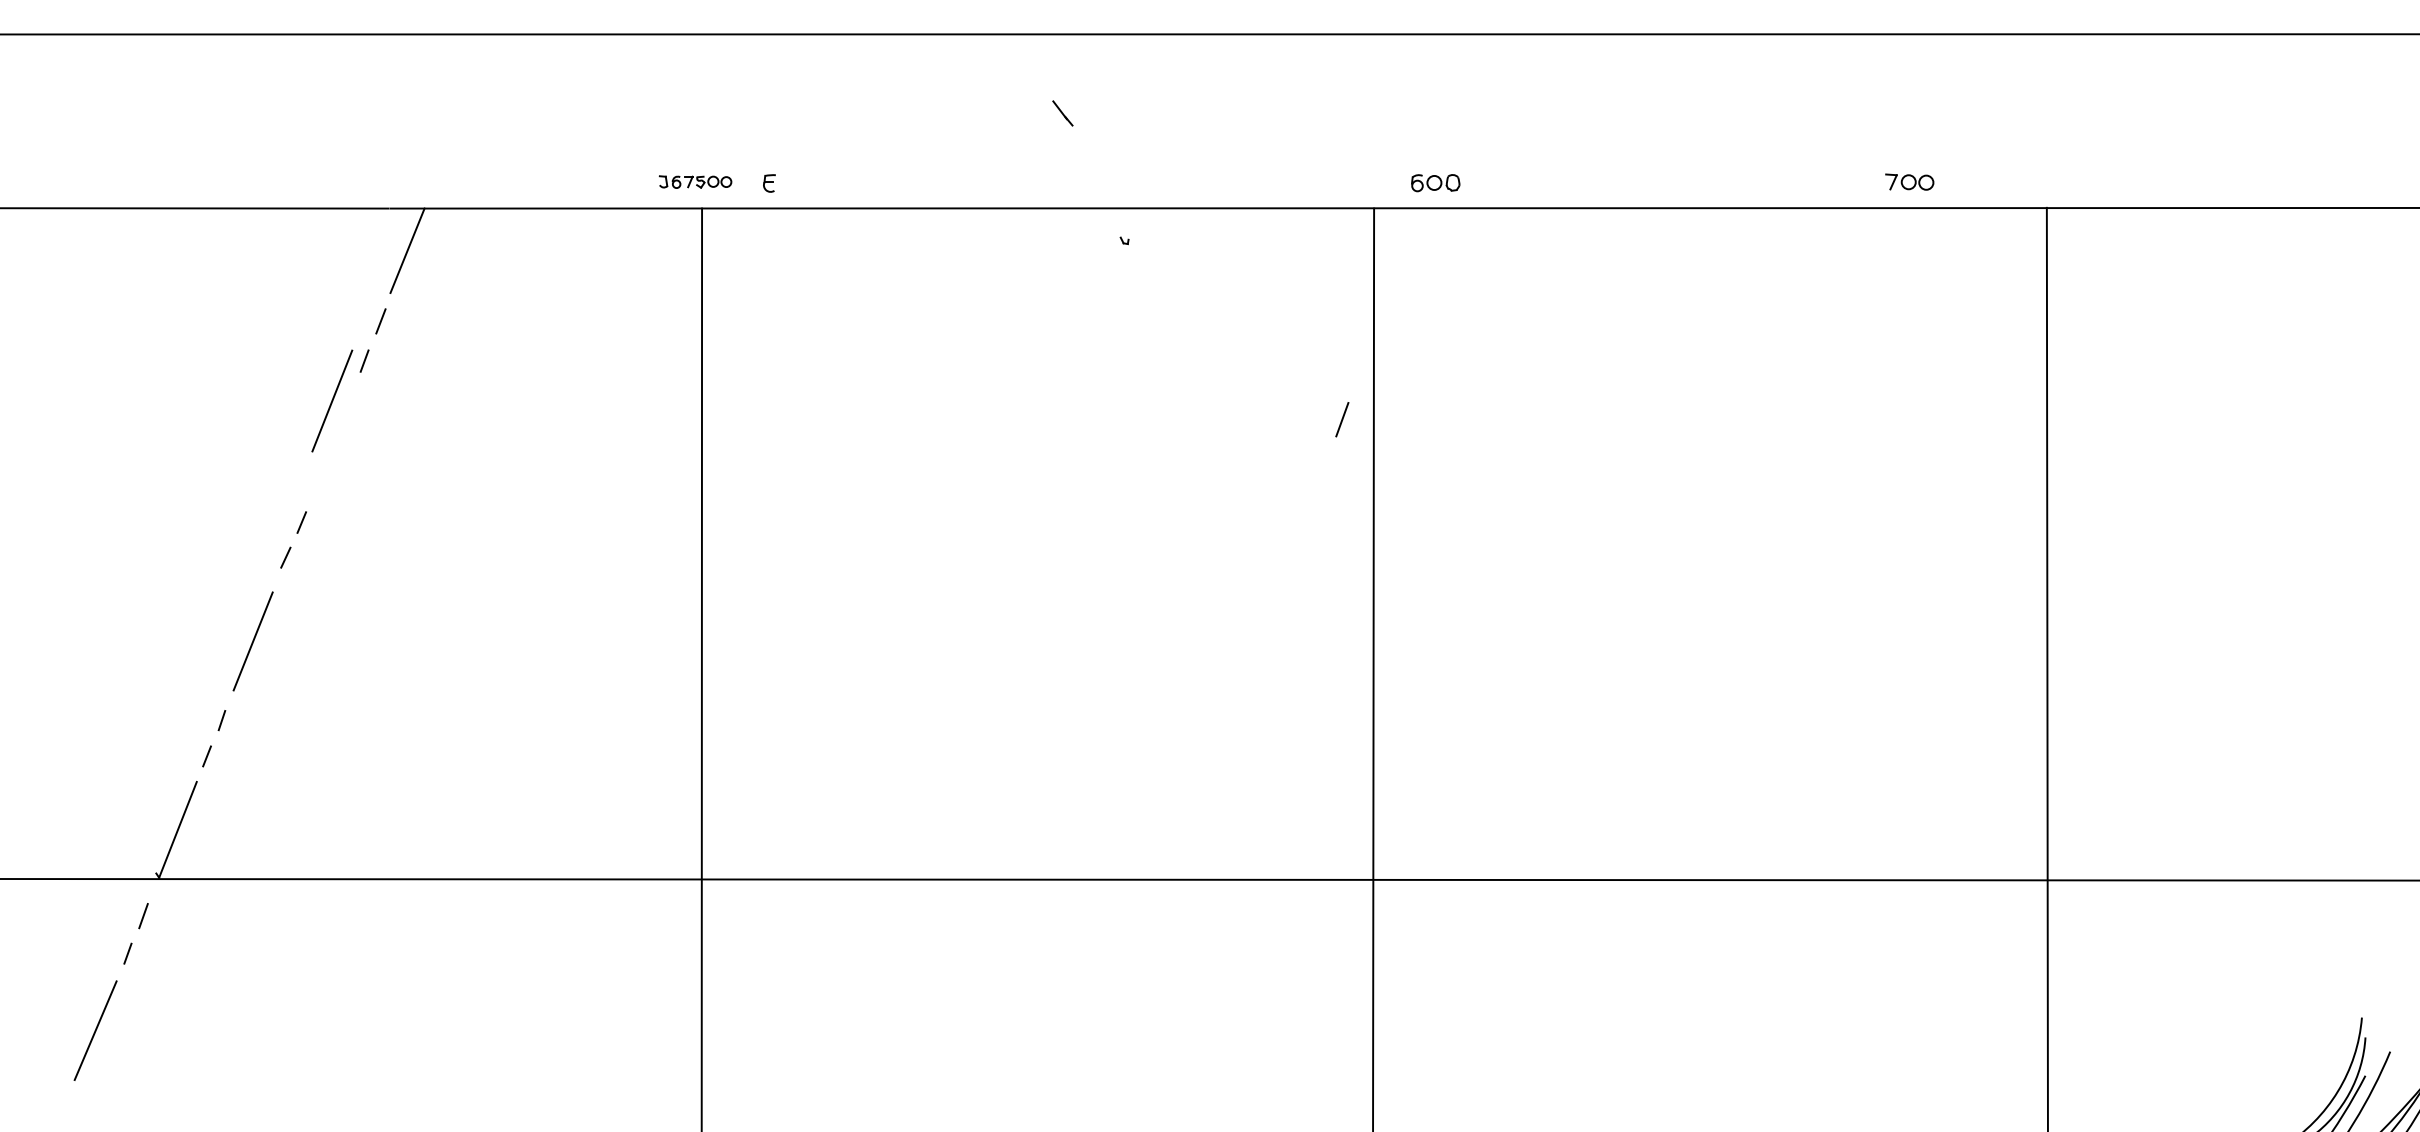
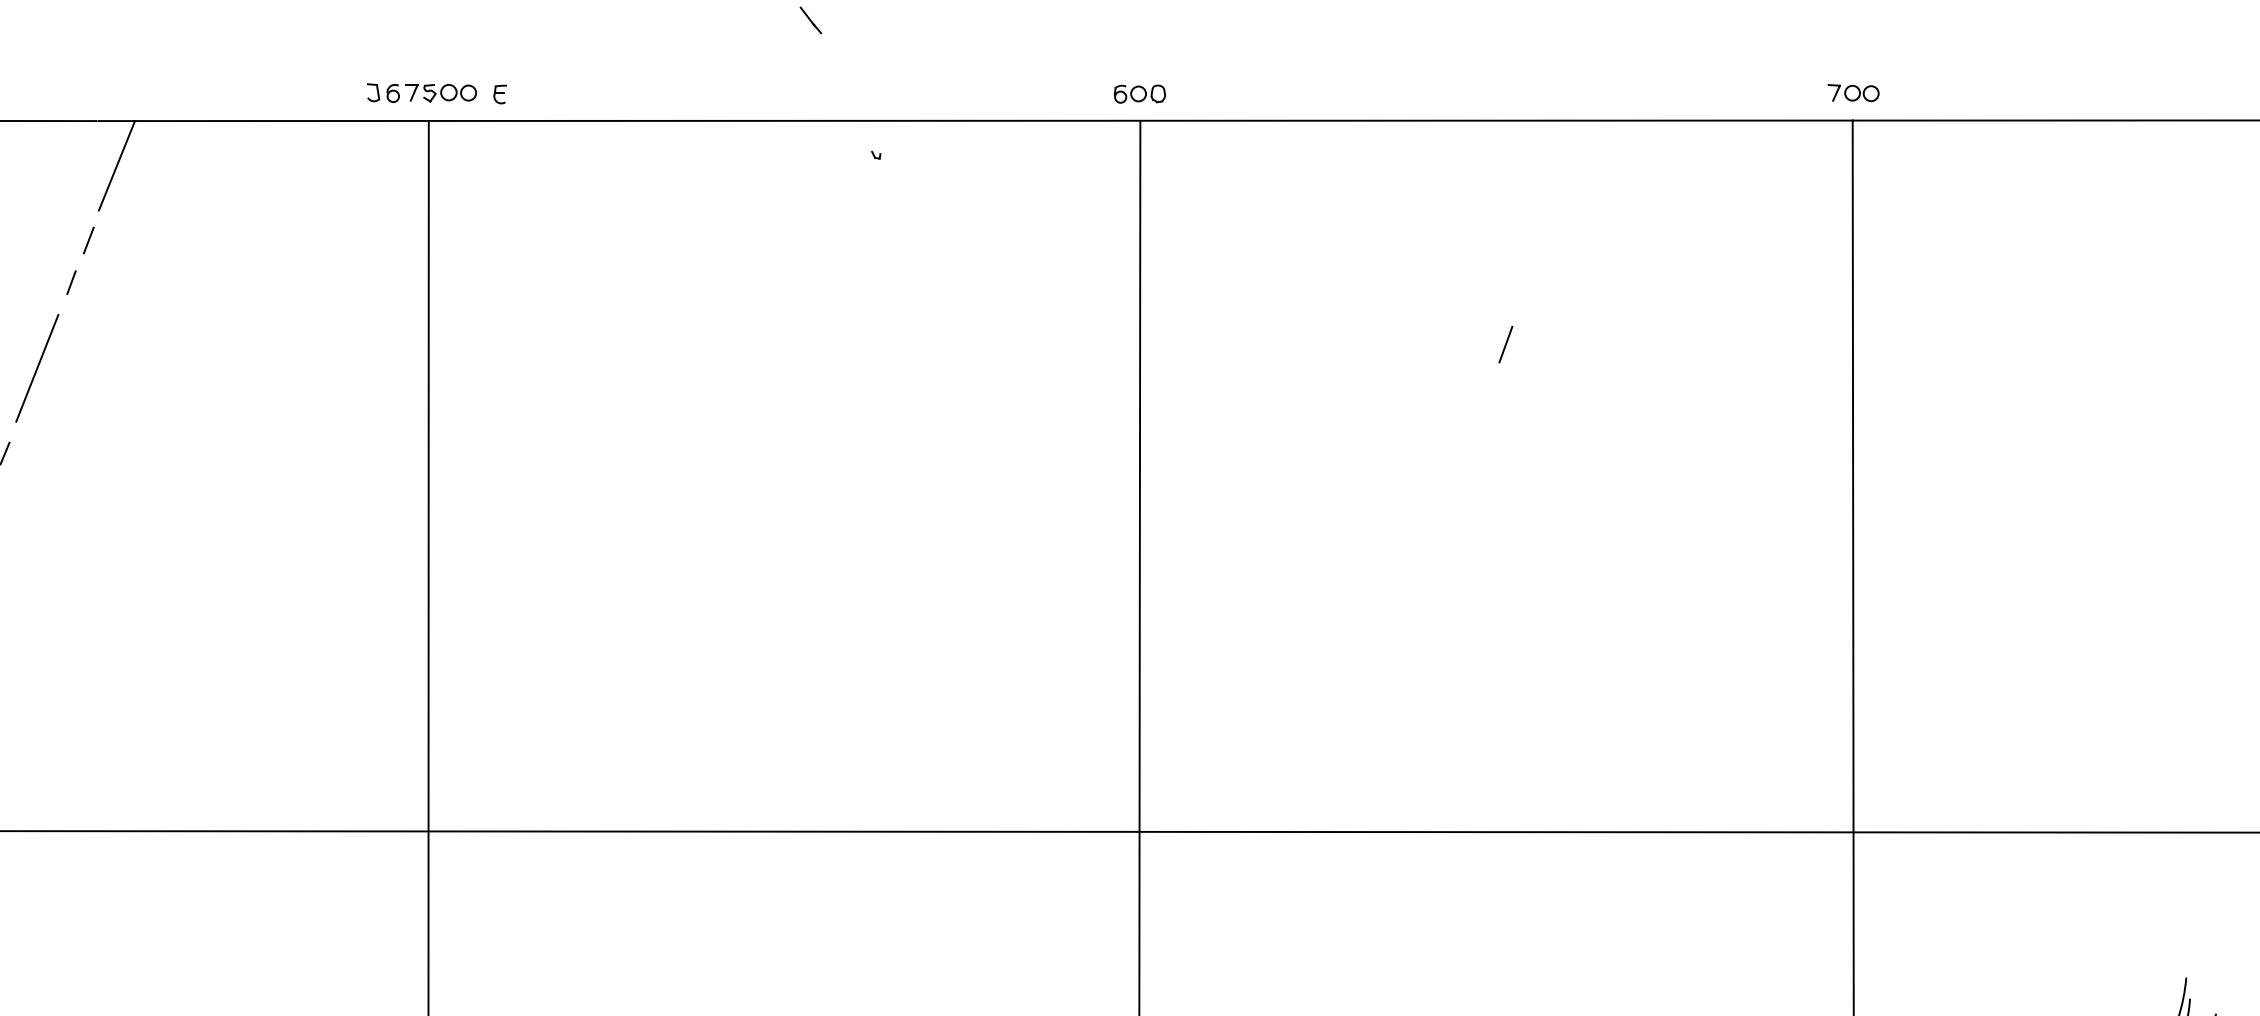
part: (695, 181) -> (421, 92), size x1.43
part: (1909, 181) -> (1853, 92), moved
part: (1435, 183) -> (1139, 94), moved
line: (332, 400) -> (37, 367), moved
line: (1342, 419) -> (1506, 344), moved

